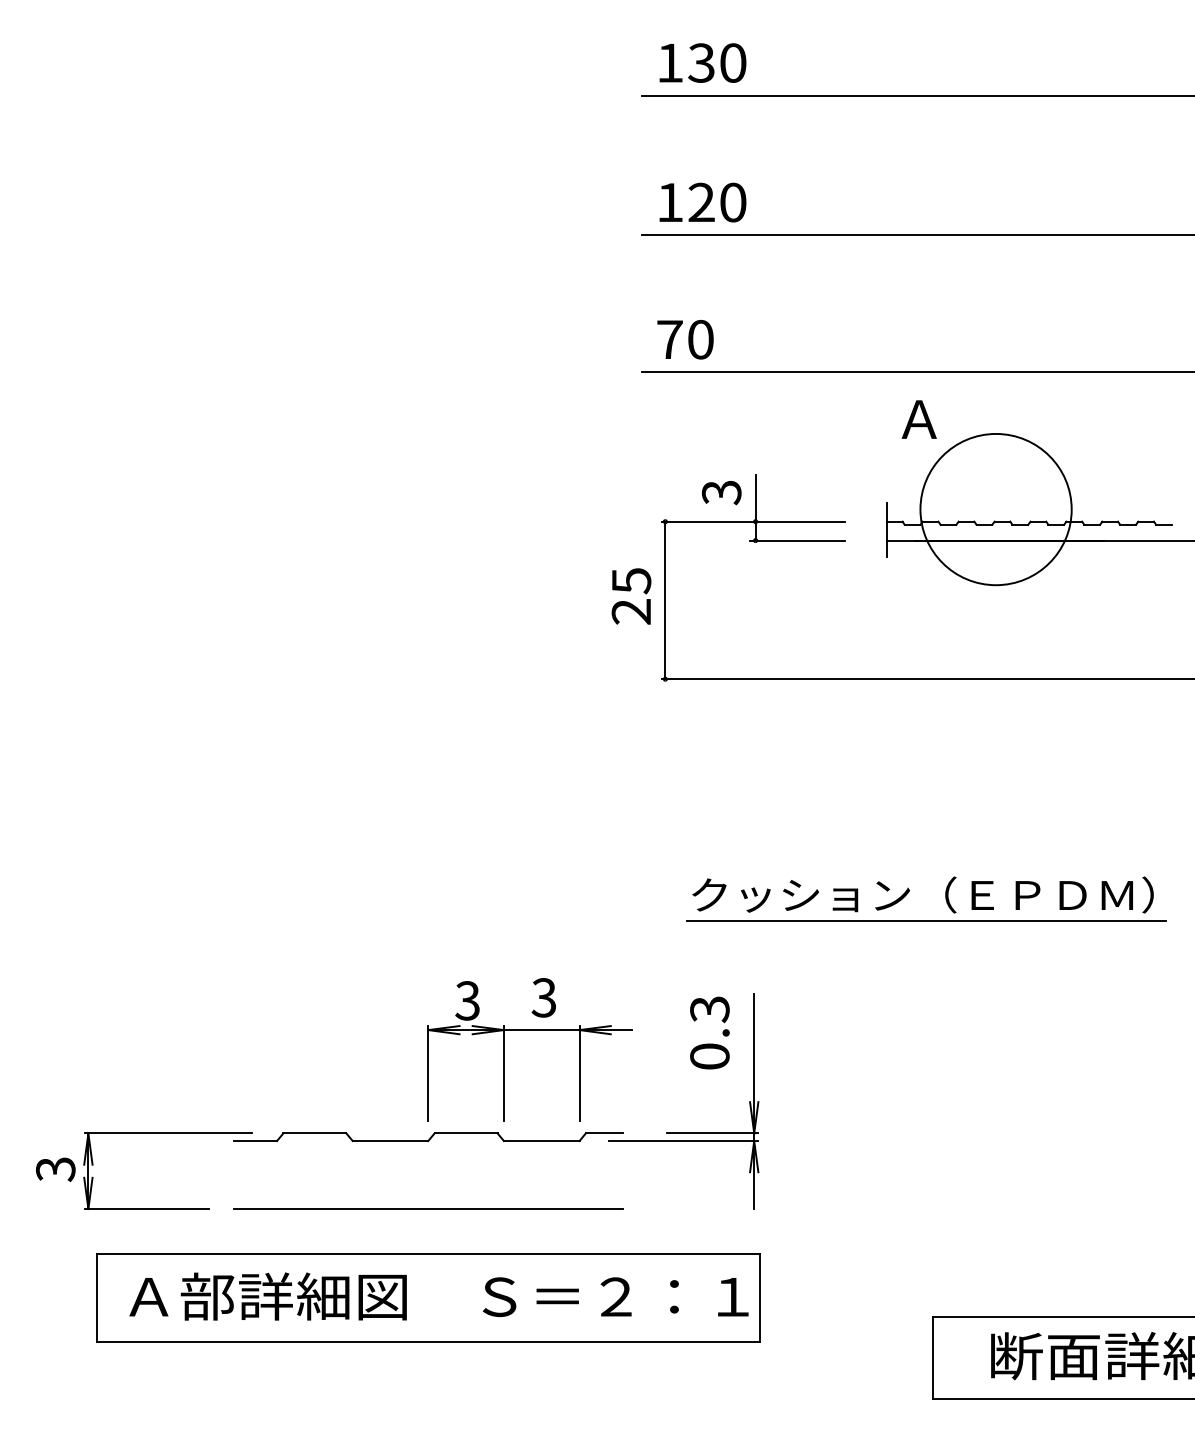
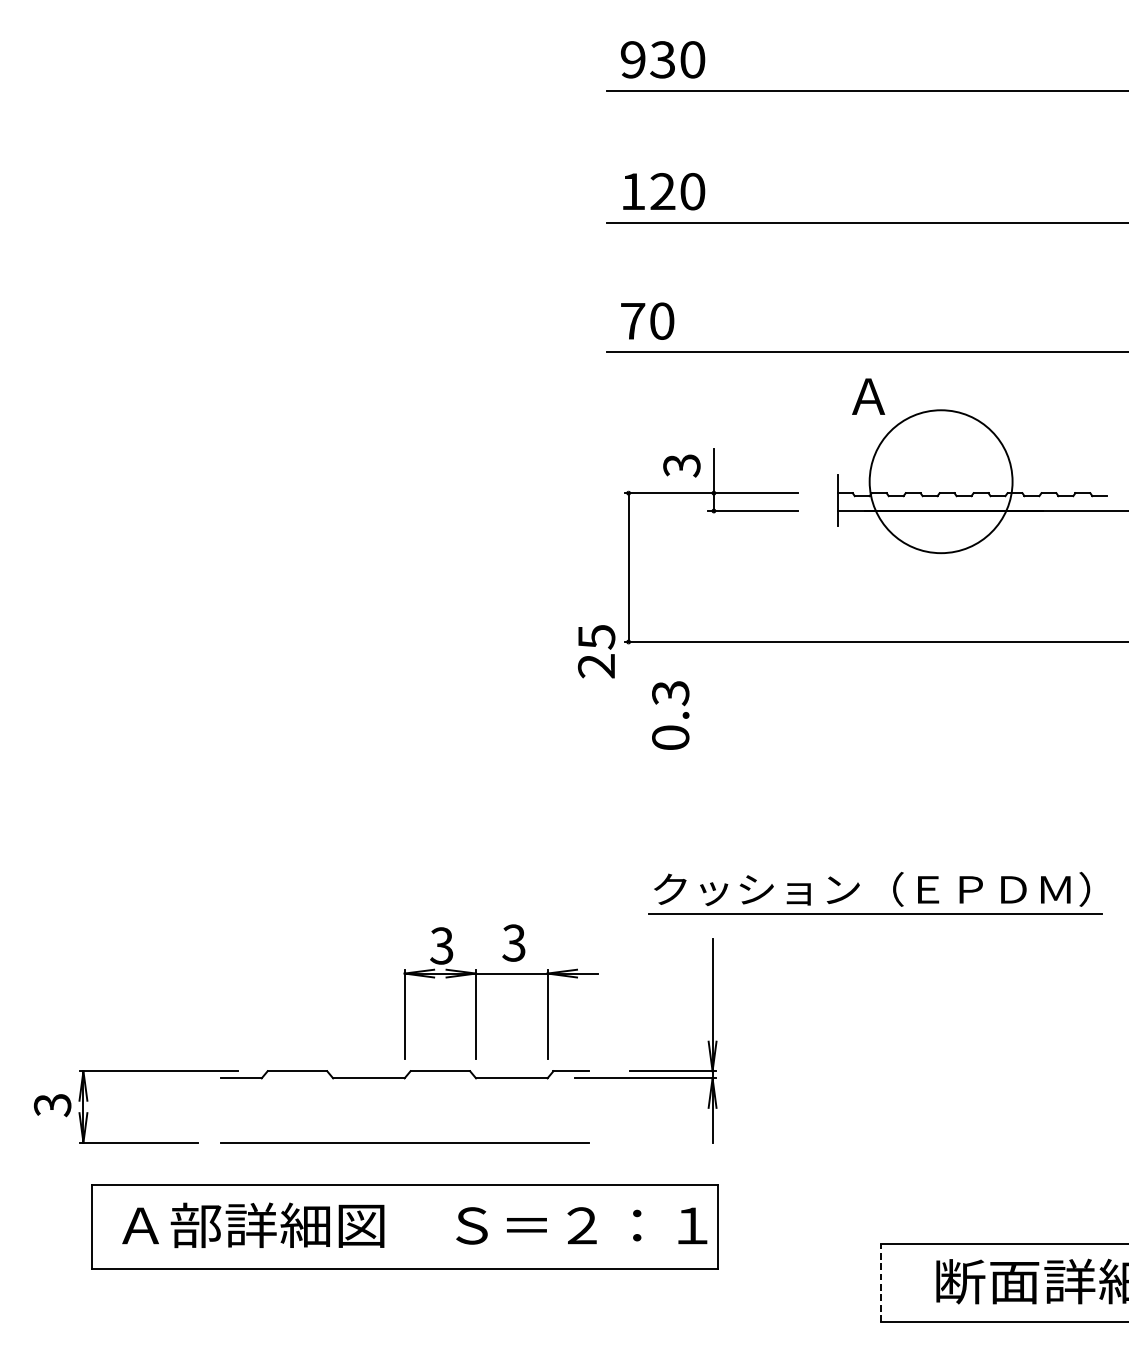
text: (670, 62) -> (633, 59), 130 -> 930
text: (631, 596) -> (596, 651), moved
part: (909, 891) -> (859, 886), moved
text: (709, 1032) -> (670, 715), moved
line: (932, 1357) -> (881, 1282), solid -> dashed

